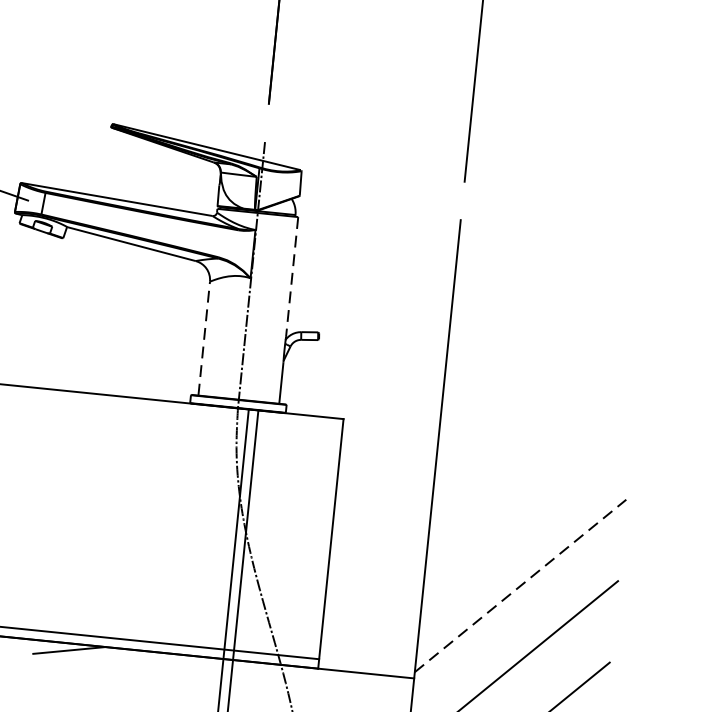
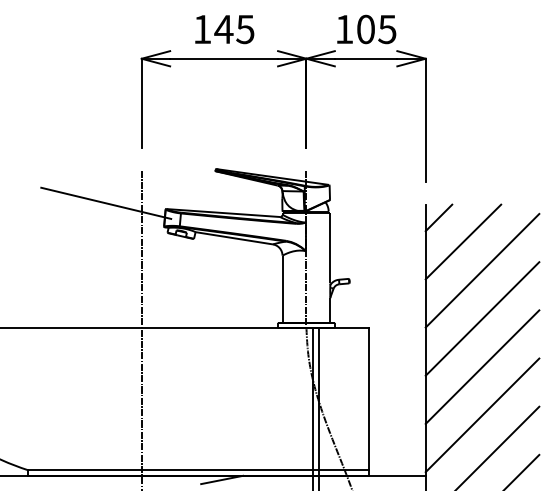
line: (480, 244) -> (438, 217), added
line: (292, 277) -> (330, 248), dashed -> solid
line: (518, 288) -> (463, 241), added
line: (204, 338) -> (282, 289), dashed -> solid
line: (545, 341) -> (482, 270), added
line: (537, 422) -> (482, 318), added
line: (528, 503) -> (482, 366), added
line: (520, 584) -> (482, 414), dashed -> solid

